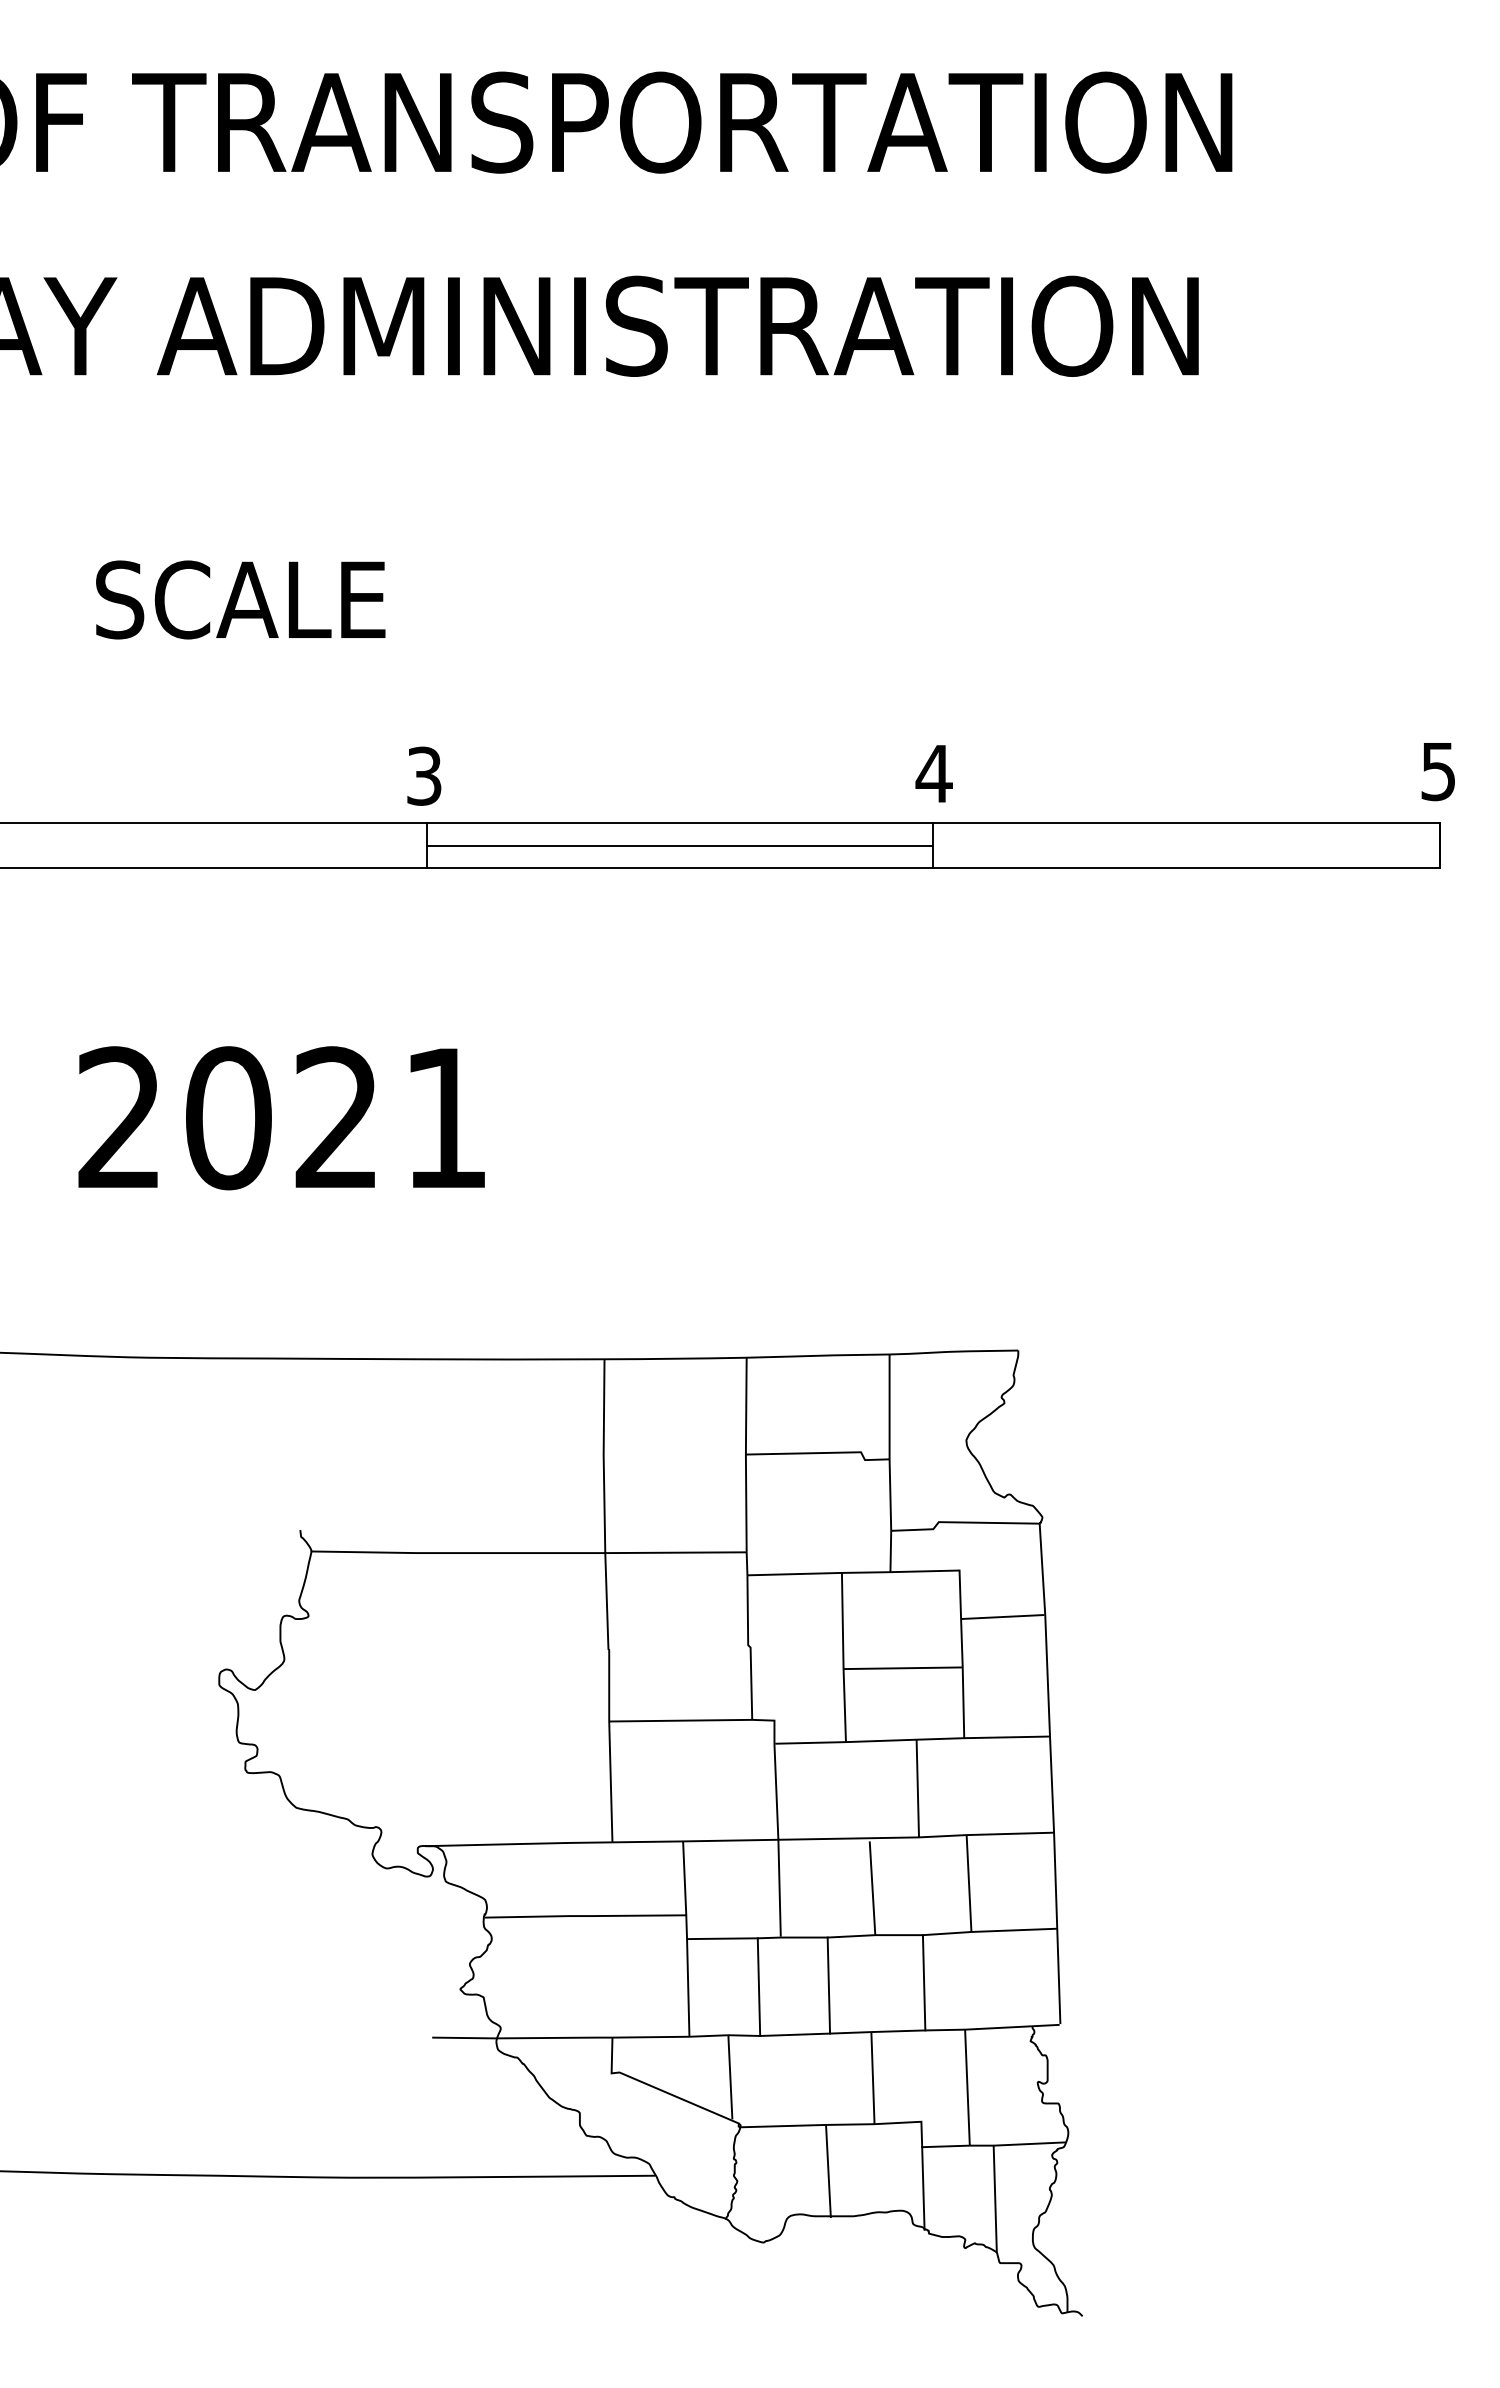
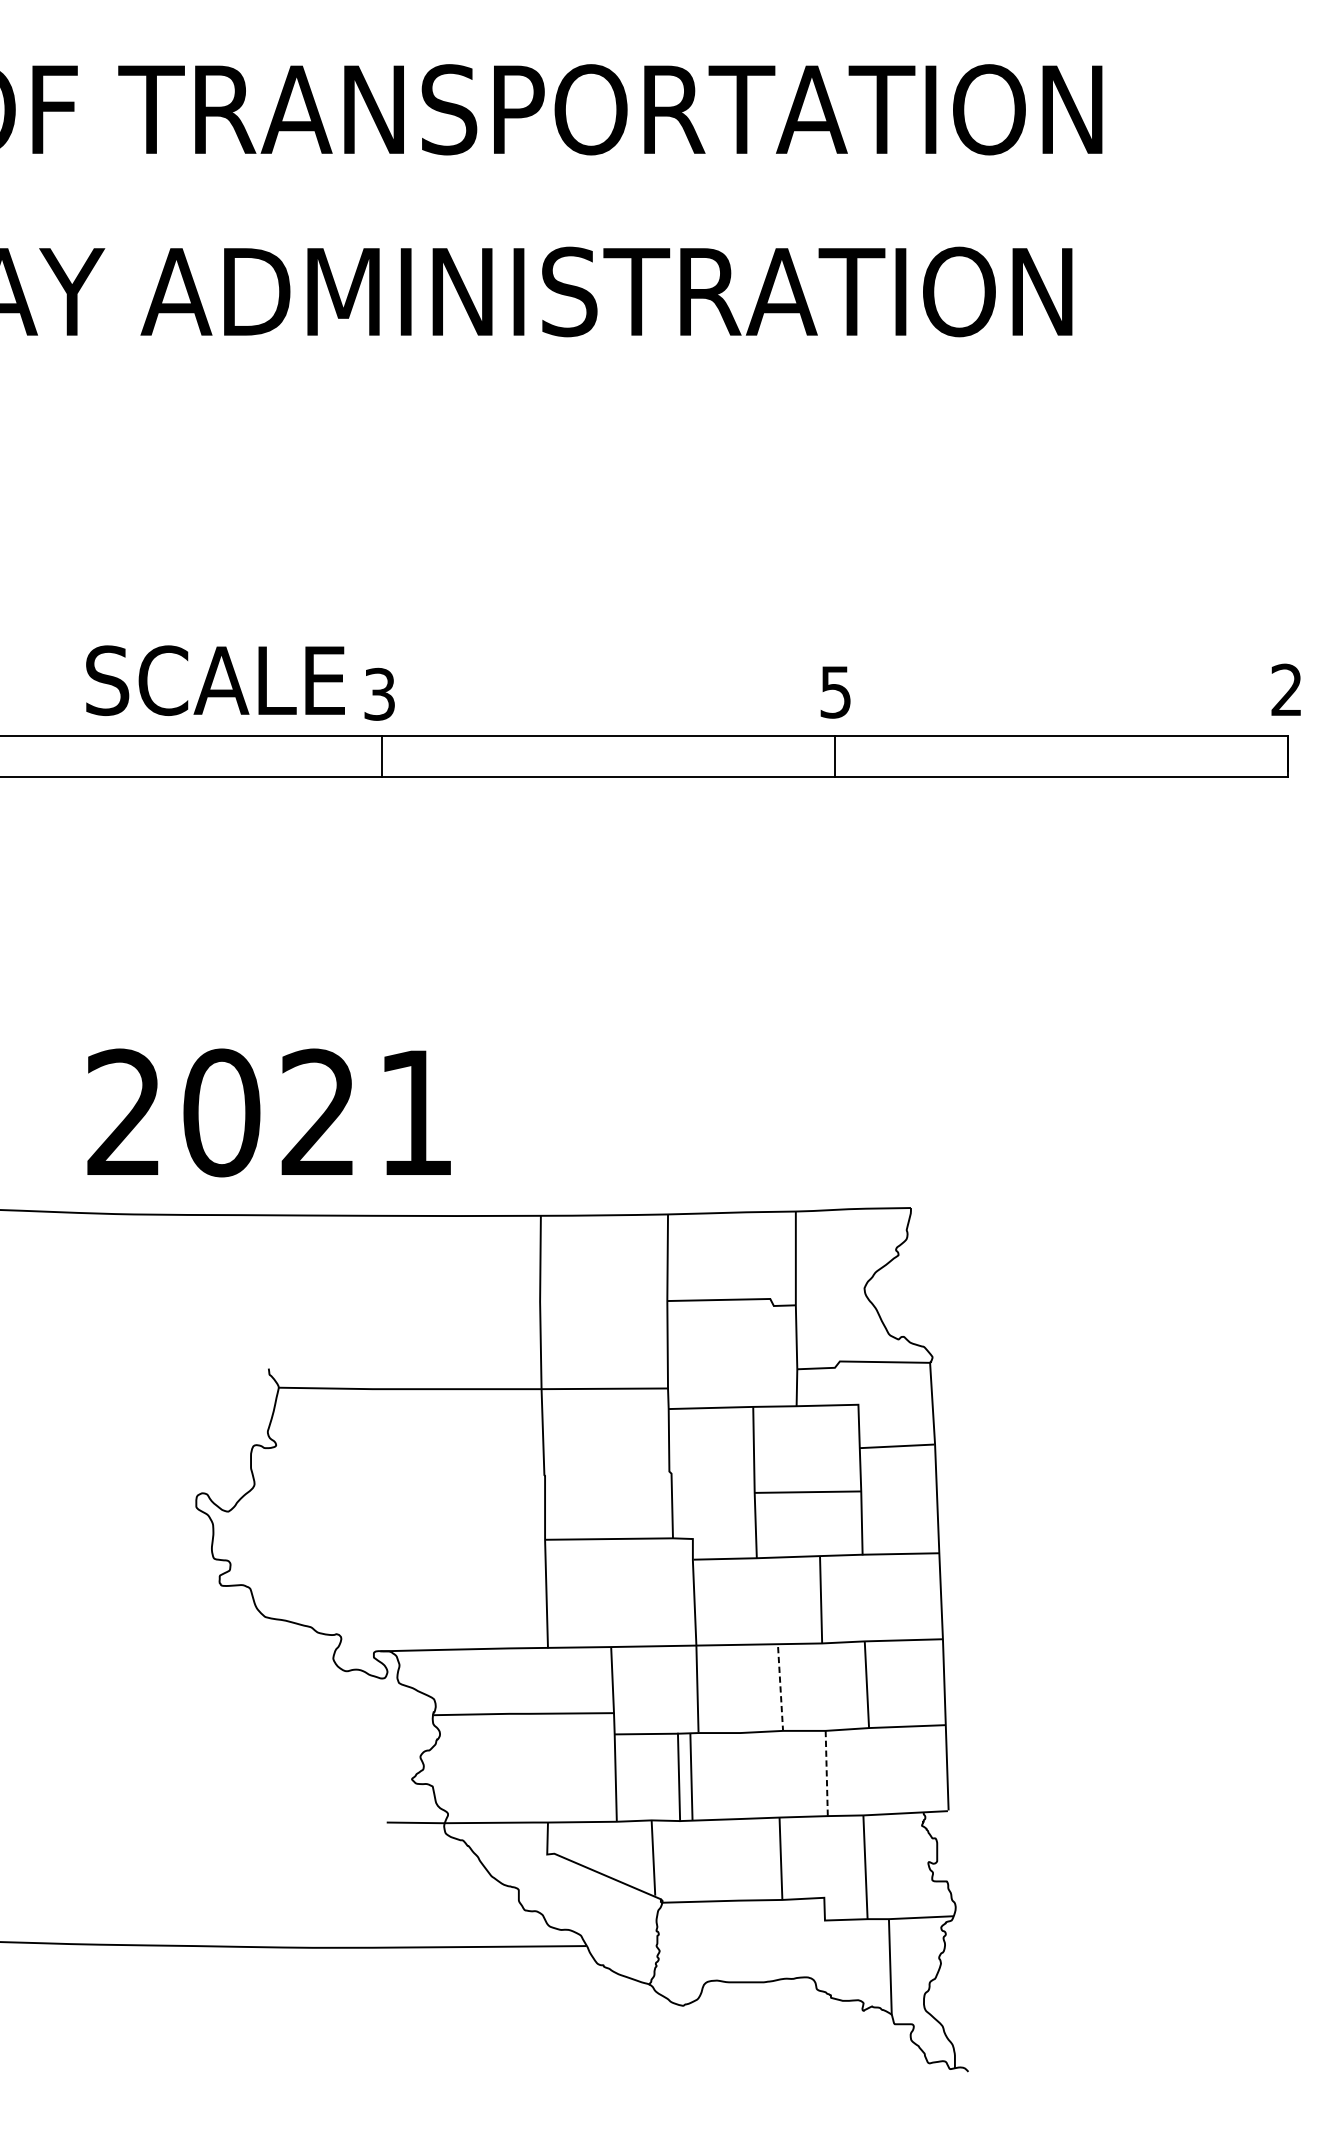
text: (240, 599) -> (215, 680), moved
text: (1437, 771) -> (1285, 690), 5 -> 2
text: (933, 774) -> (835, 692), 4 -> 5
line: (678, 846) -> (607, 757), removed
text: (281, 1118) -> (268, 1113), moved
line: (872, 1888) -> (780, 1689), solid -> dashed
line: (924, 1982) -> (827, 1773), solid -> dashed
line: (828, 1985) -> (691, 1776), moved
line: (828, 2170) -> (741, 1941), removed
line: (923, 2188) -> (826, 1957), removed

